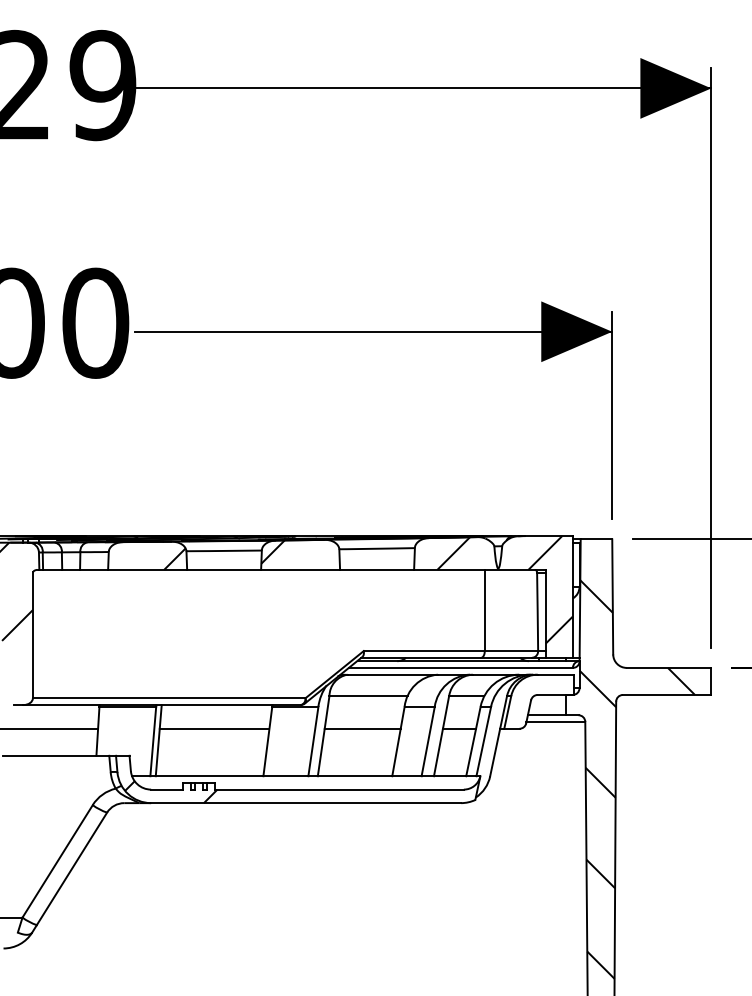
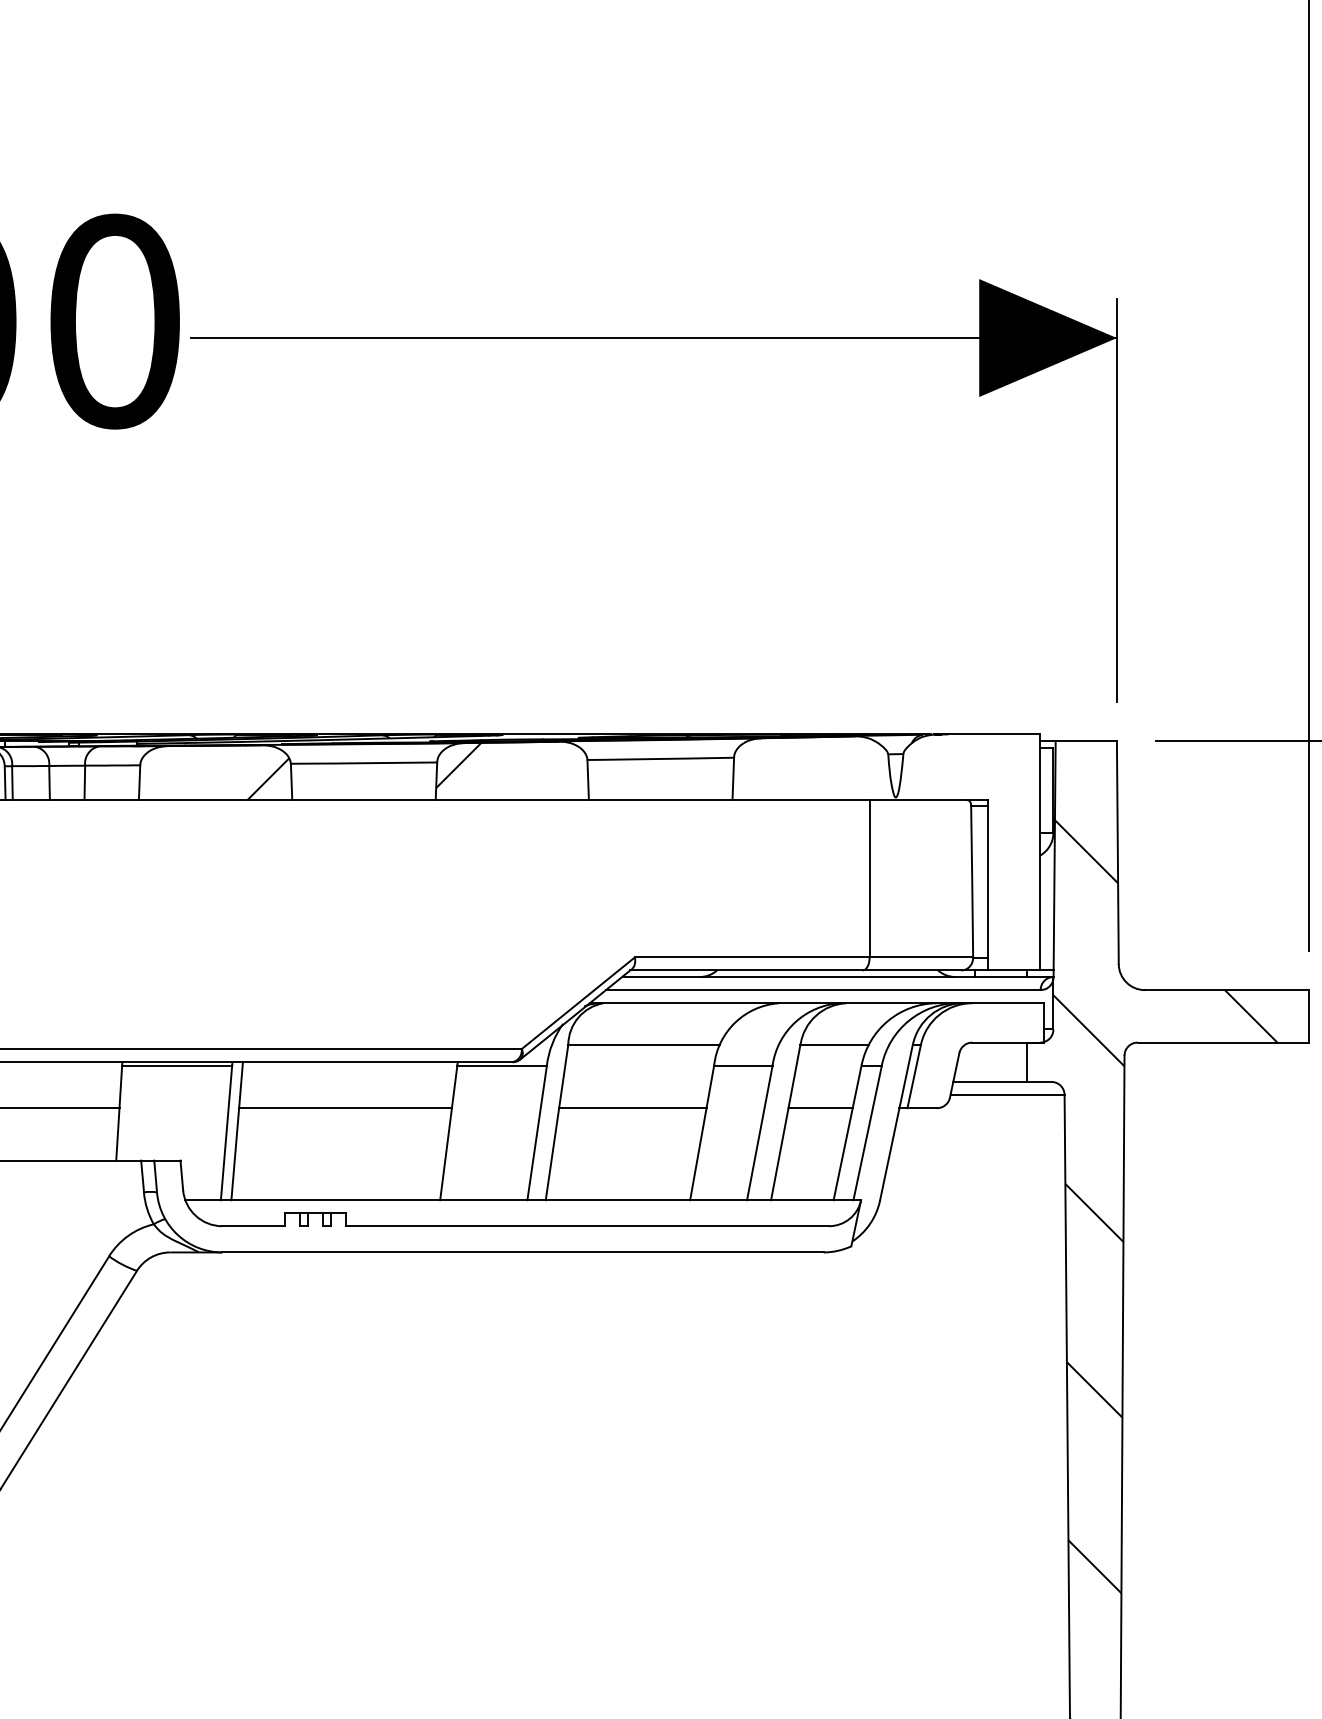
hatch: (504, 589) -> (907, 838), removed
hatch: (171, 792) -> (261, 1231), removed

